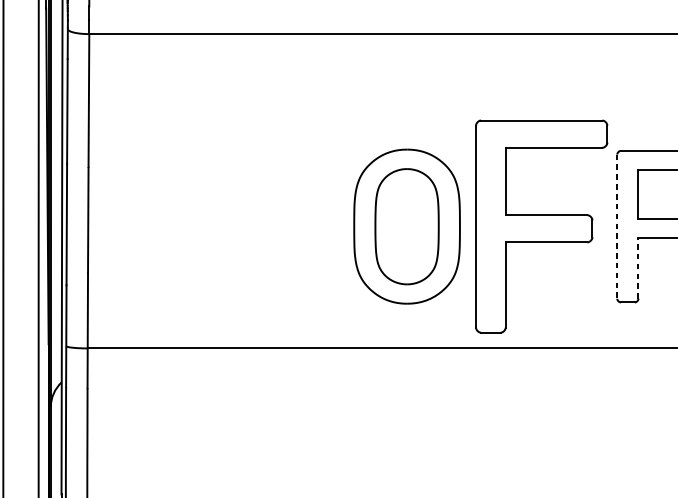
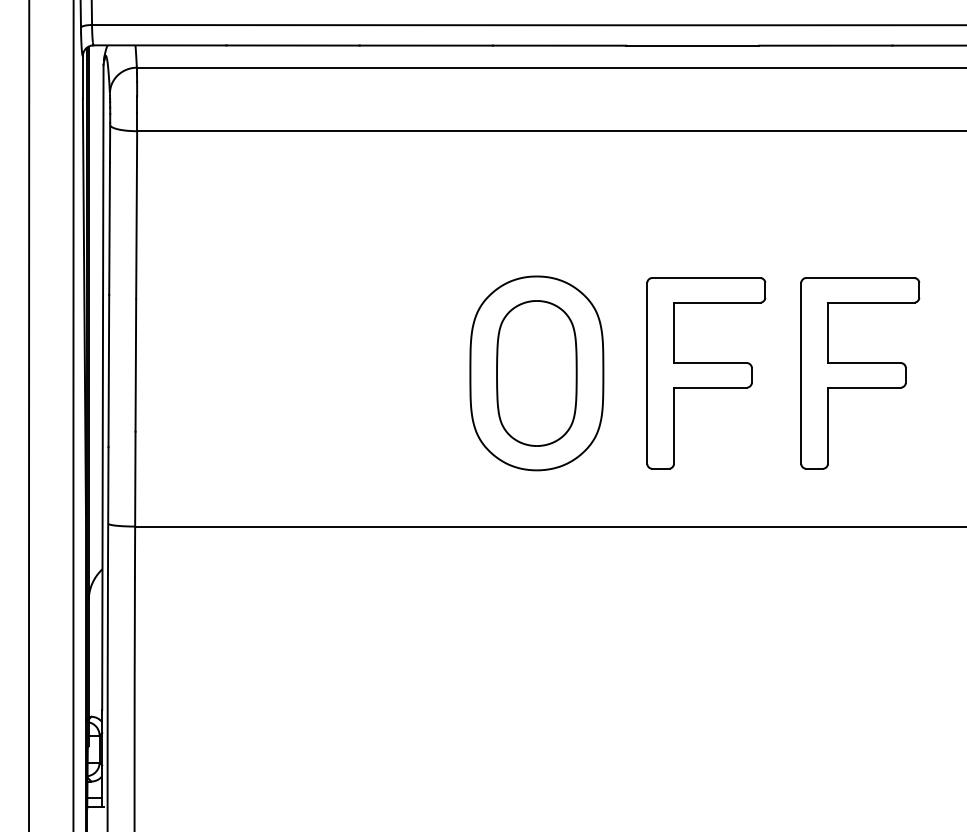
part: (541, 226) -> (706, 373), size x0.71
line: (617, 226) -> (801, 373), dashed -> solid
line: (638, 268) -> (827, 425), dashed -> solid

